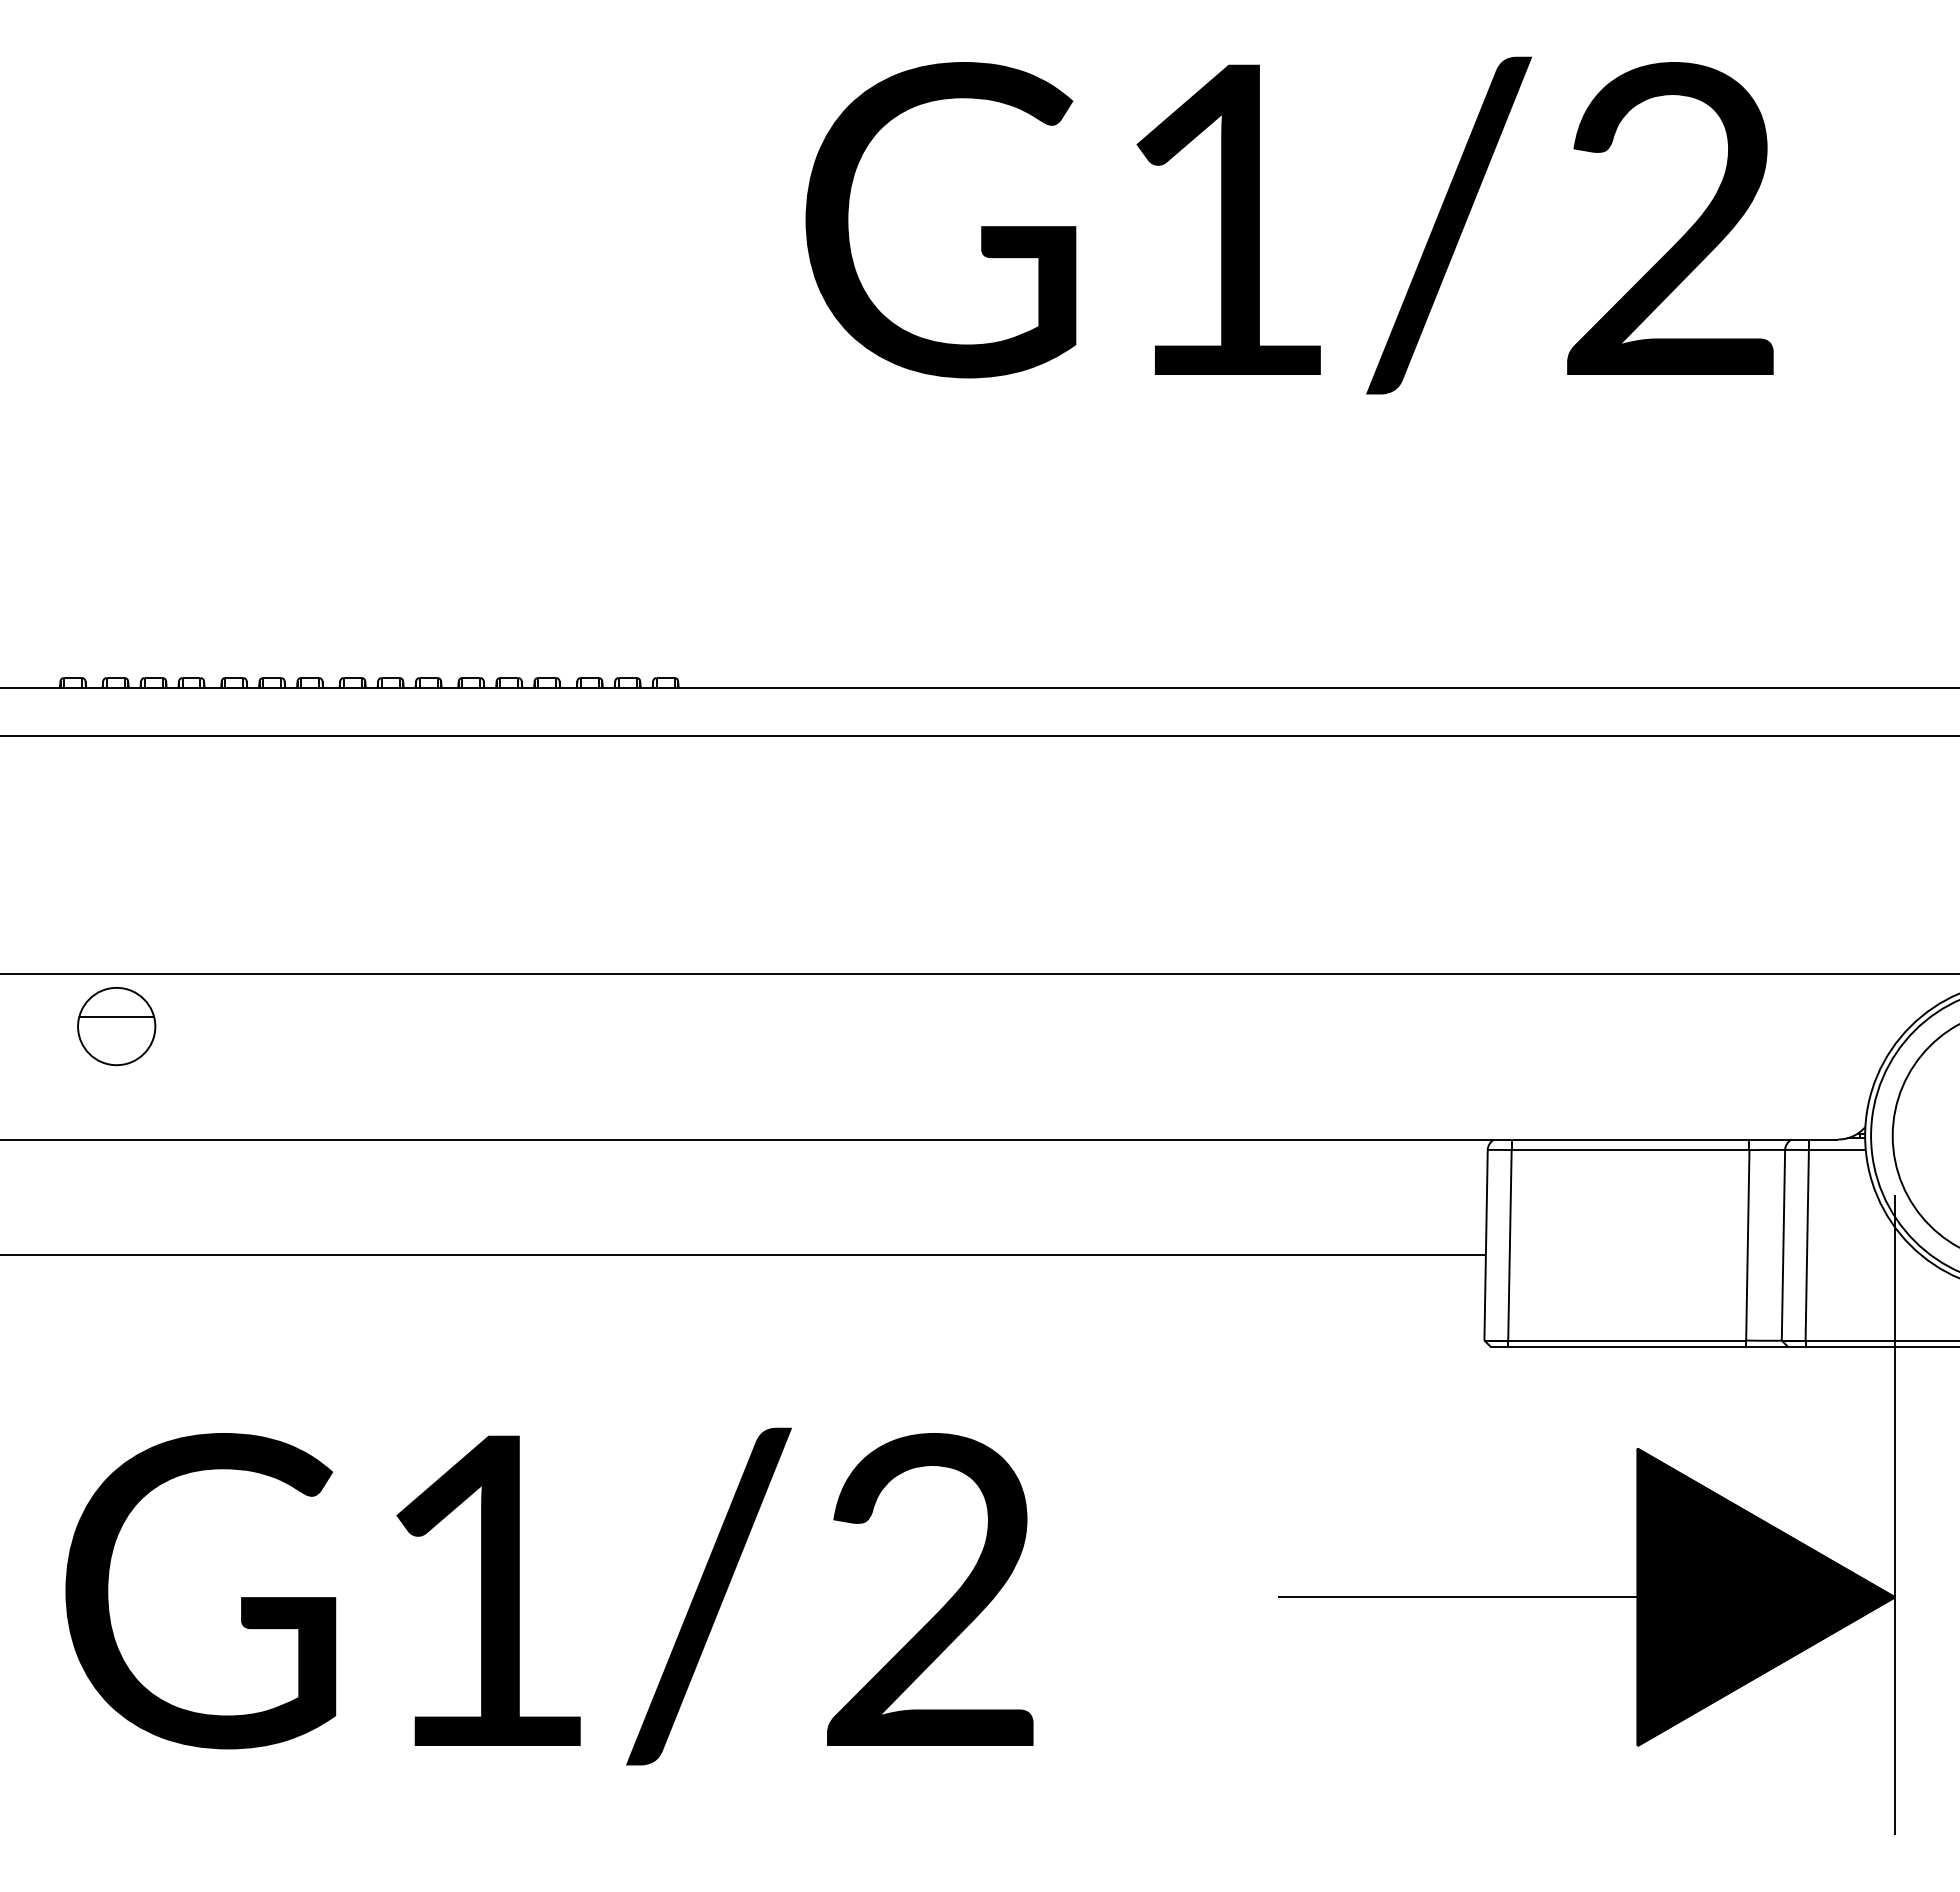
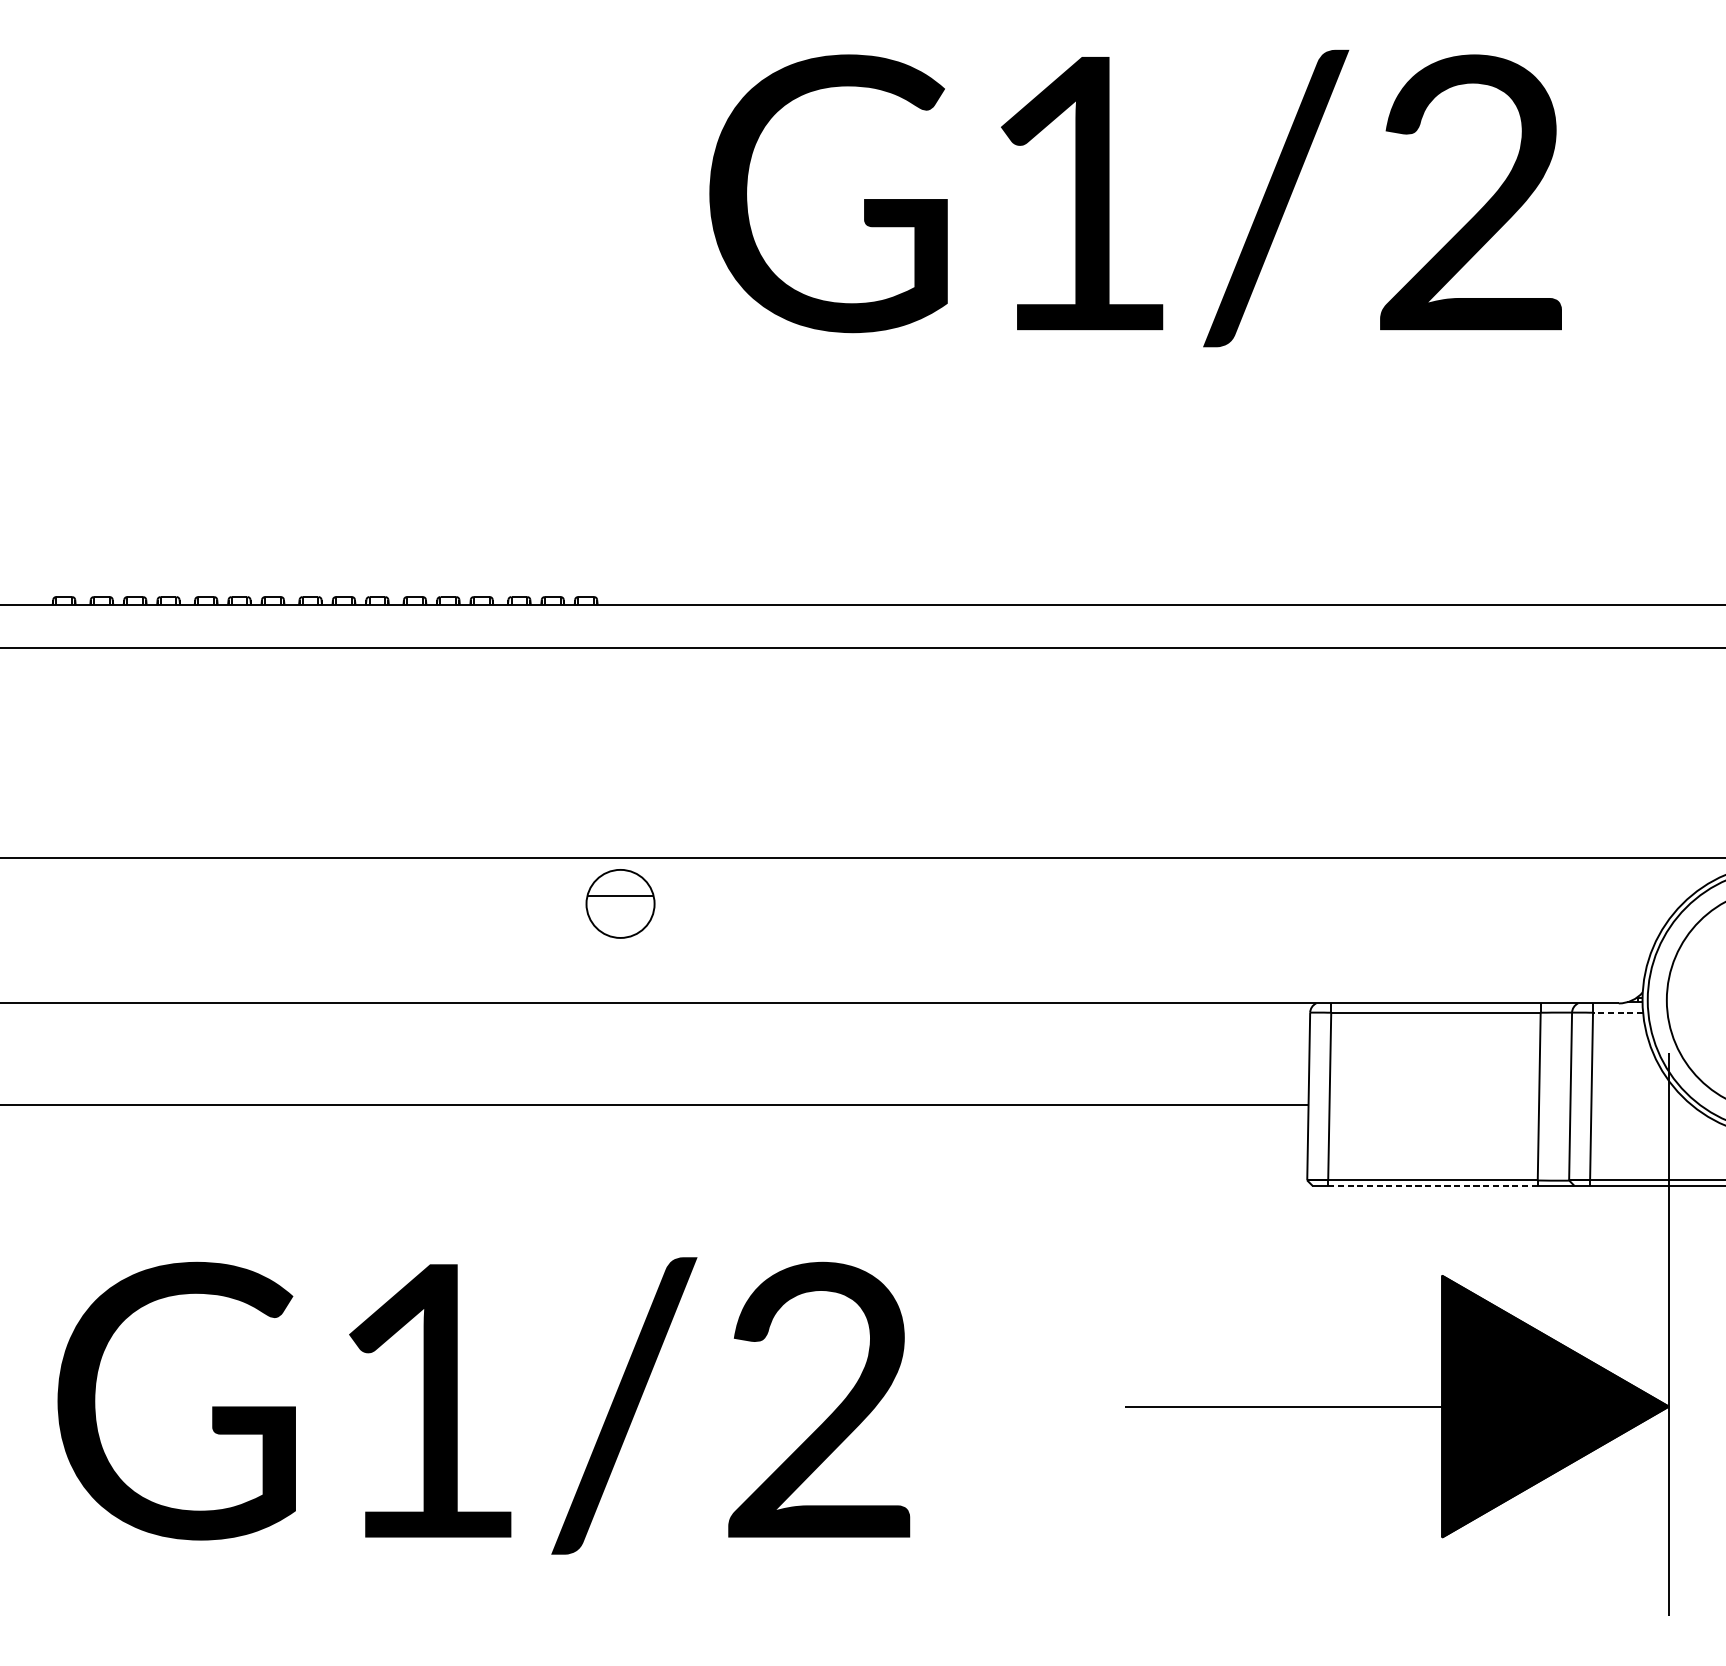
part: (116, 1026) -> (620, 903), moved
line: (1836, 1150) -> (1617, 1013), solid -> dashed
line: (1627, 1346) -> (1433, 1185), solid -> dashed

